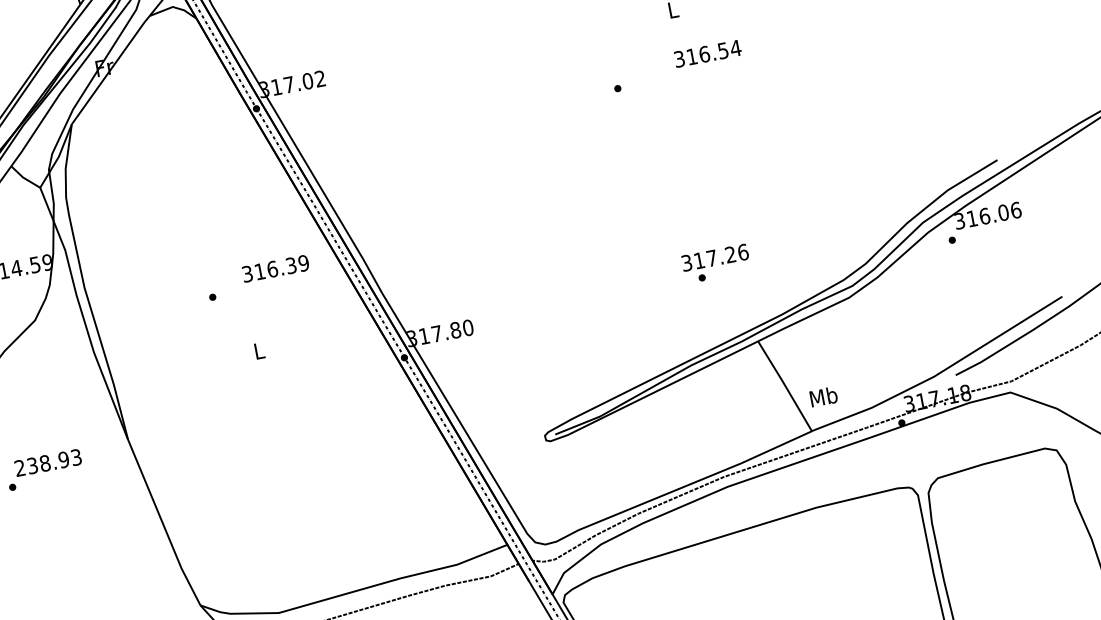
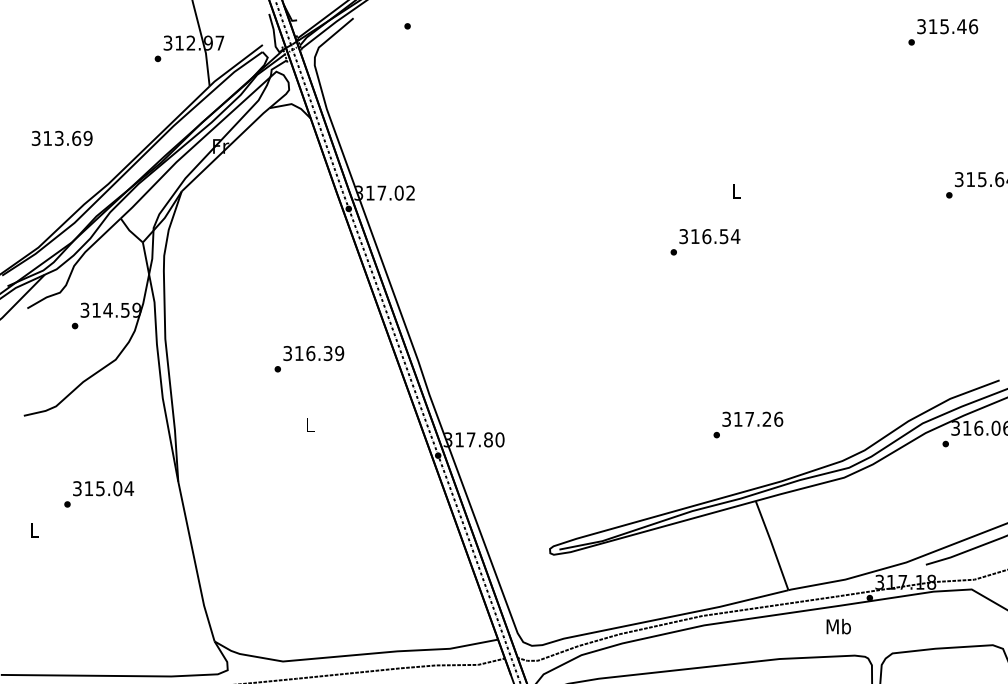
text: (707, 53) -> (709, 236), moved
text: (714, 256) -> (752, 418), moved
text: (275, 268) -> (313, 353), moved
text: (823, 396) -> (838, 626), moved
text: (48, 462) -> (103, 488), 238.93 -> 315.04

